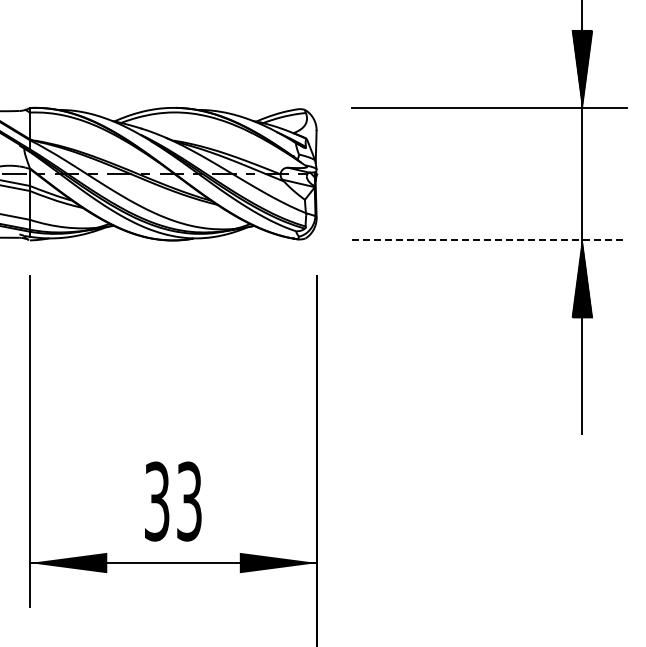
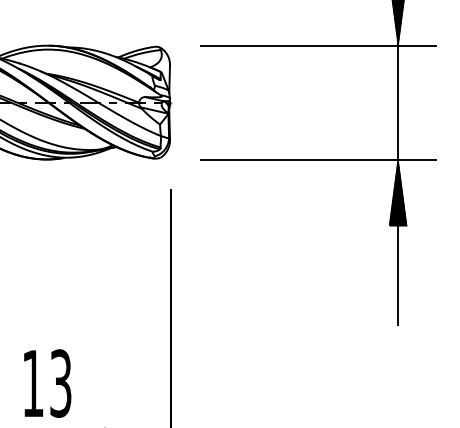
line: (489, 240) -> (318, 159), dashed -> solid
text: (157, 501) -> (33, 383), 33 -> 13

